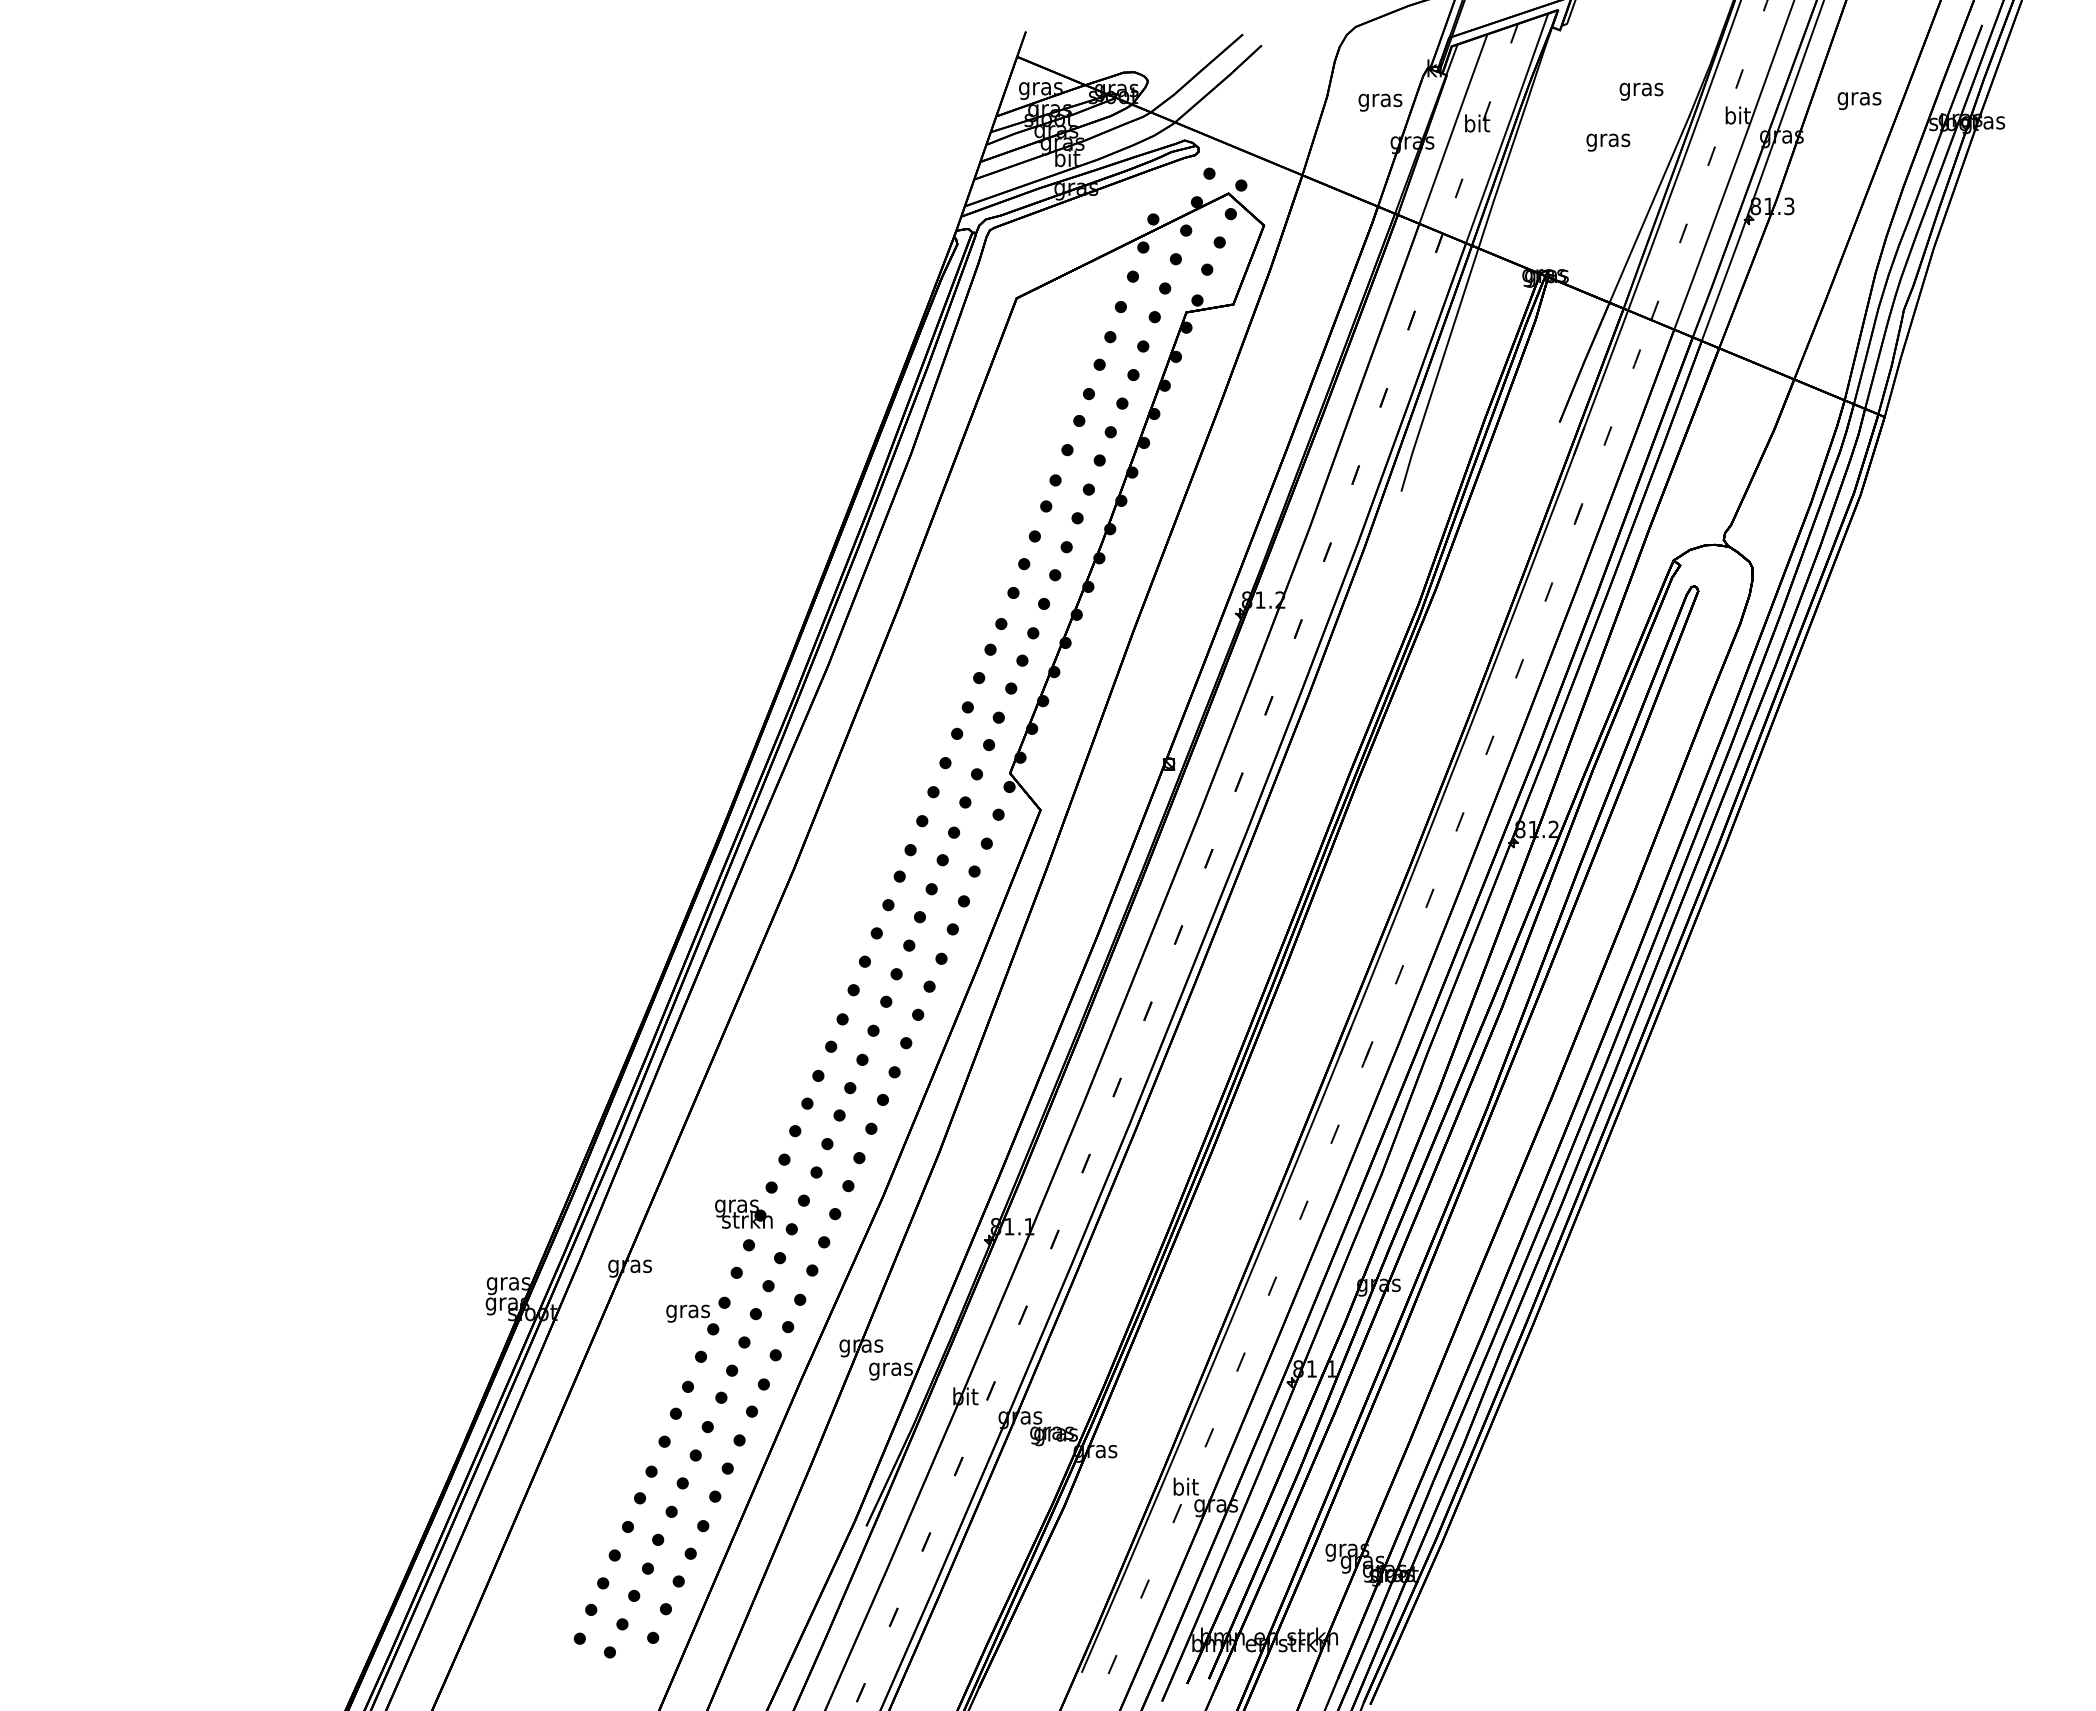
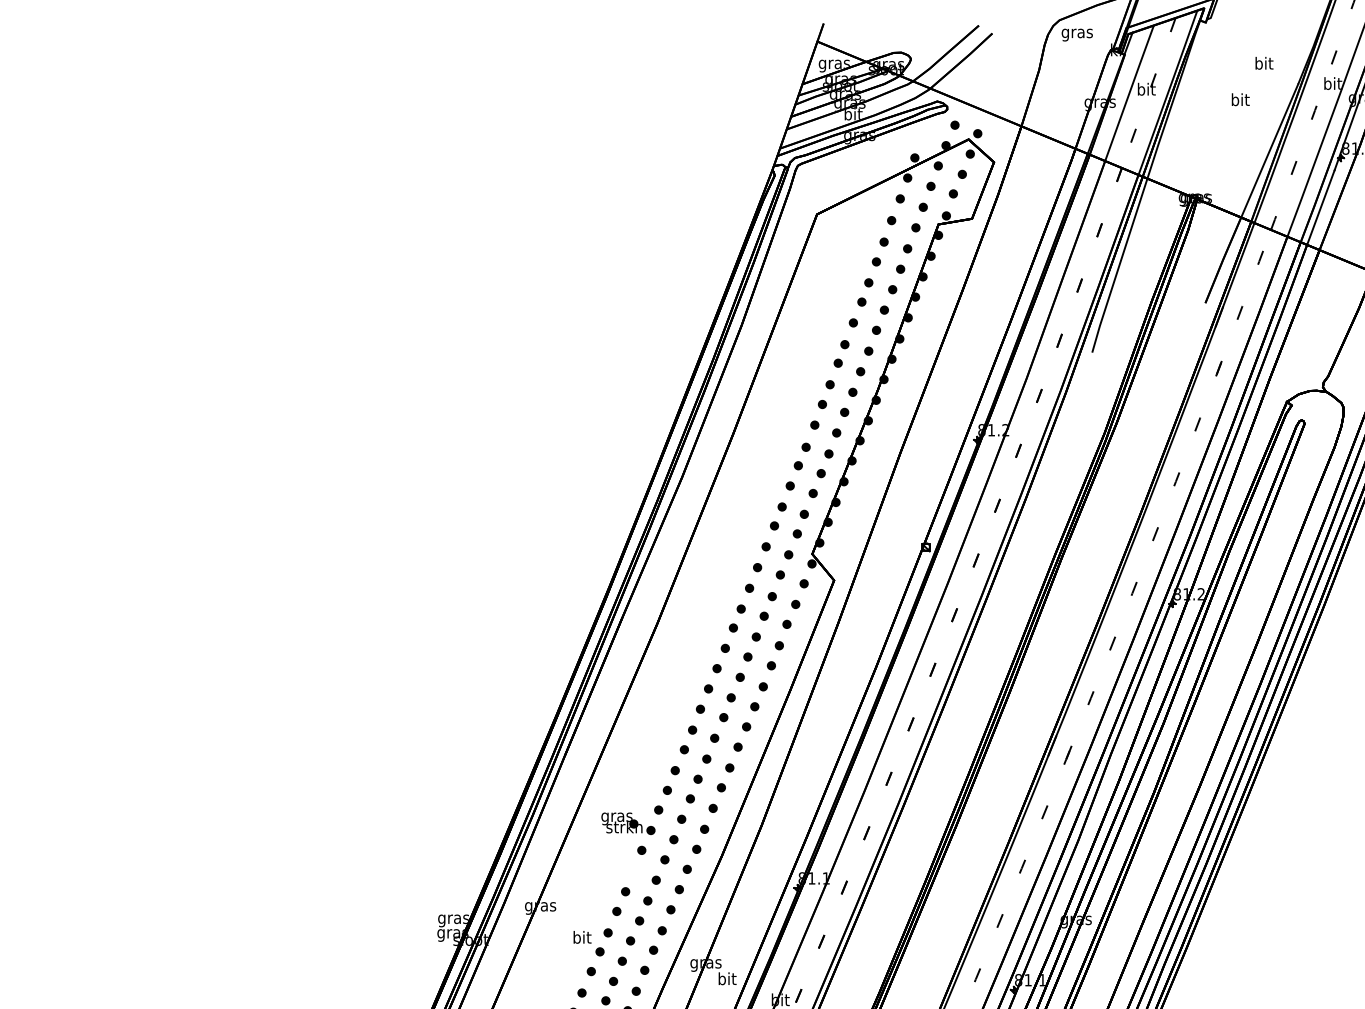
text: (1641, 89) -> (1264, 64), gras -> bit
text: (1380, 102) -> (1077, 34), moved
text: (1608, 140) -> (1240, 101), gras -> bit
part: (743, 1213) -> (621, 822), moved
text: (687, 1311) -> (581, 939), gras -> bit
text: (890, 1369) -> (726, 980), gras -> bit

